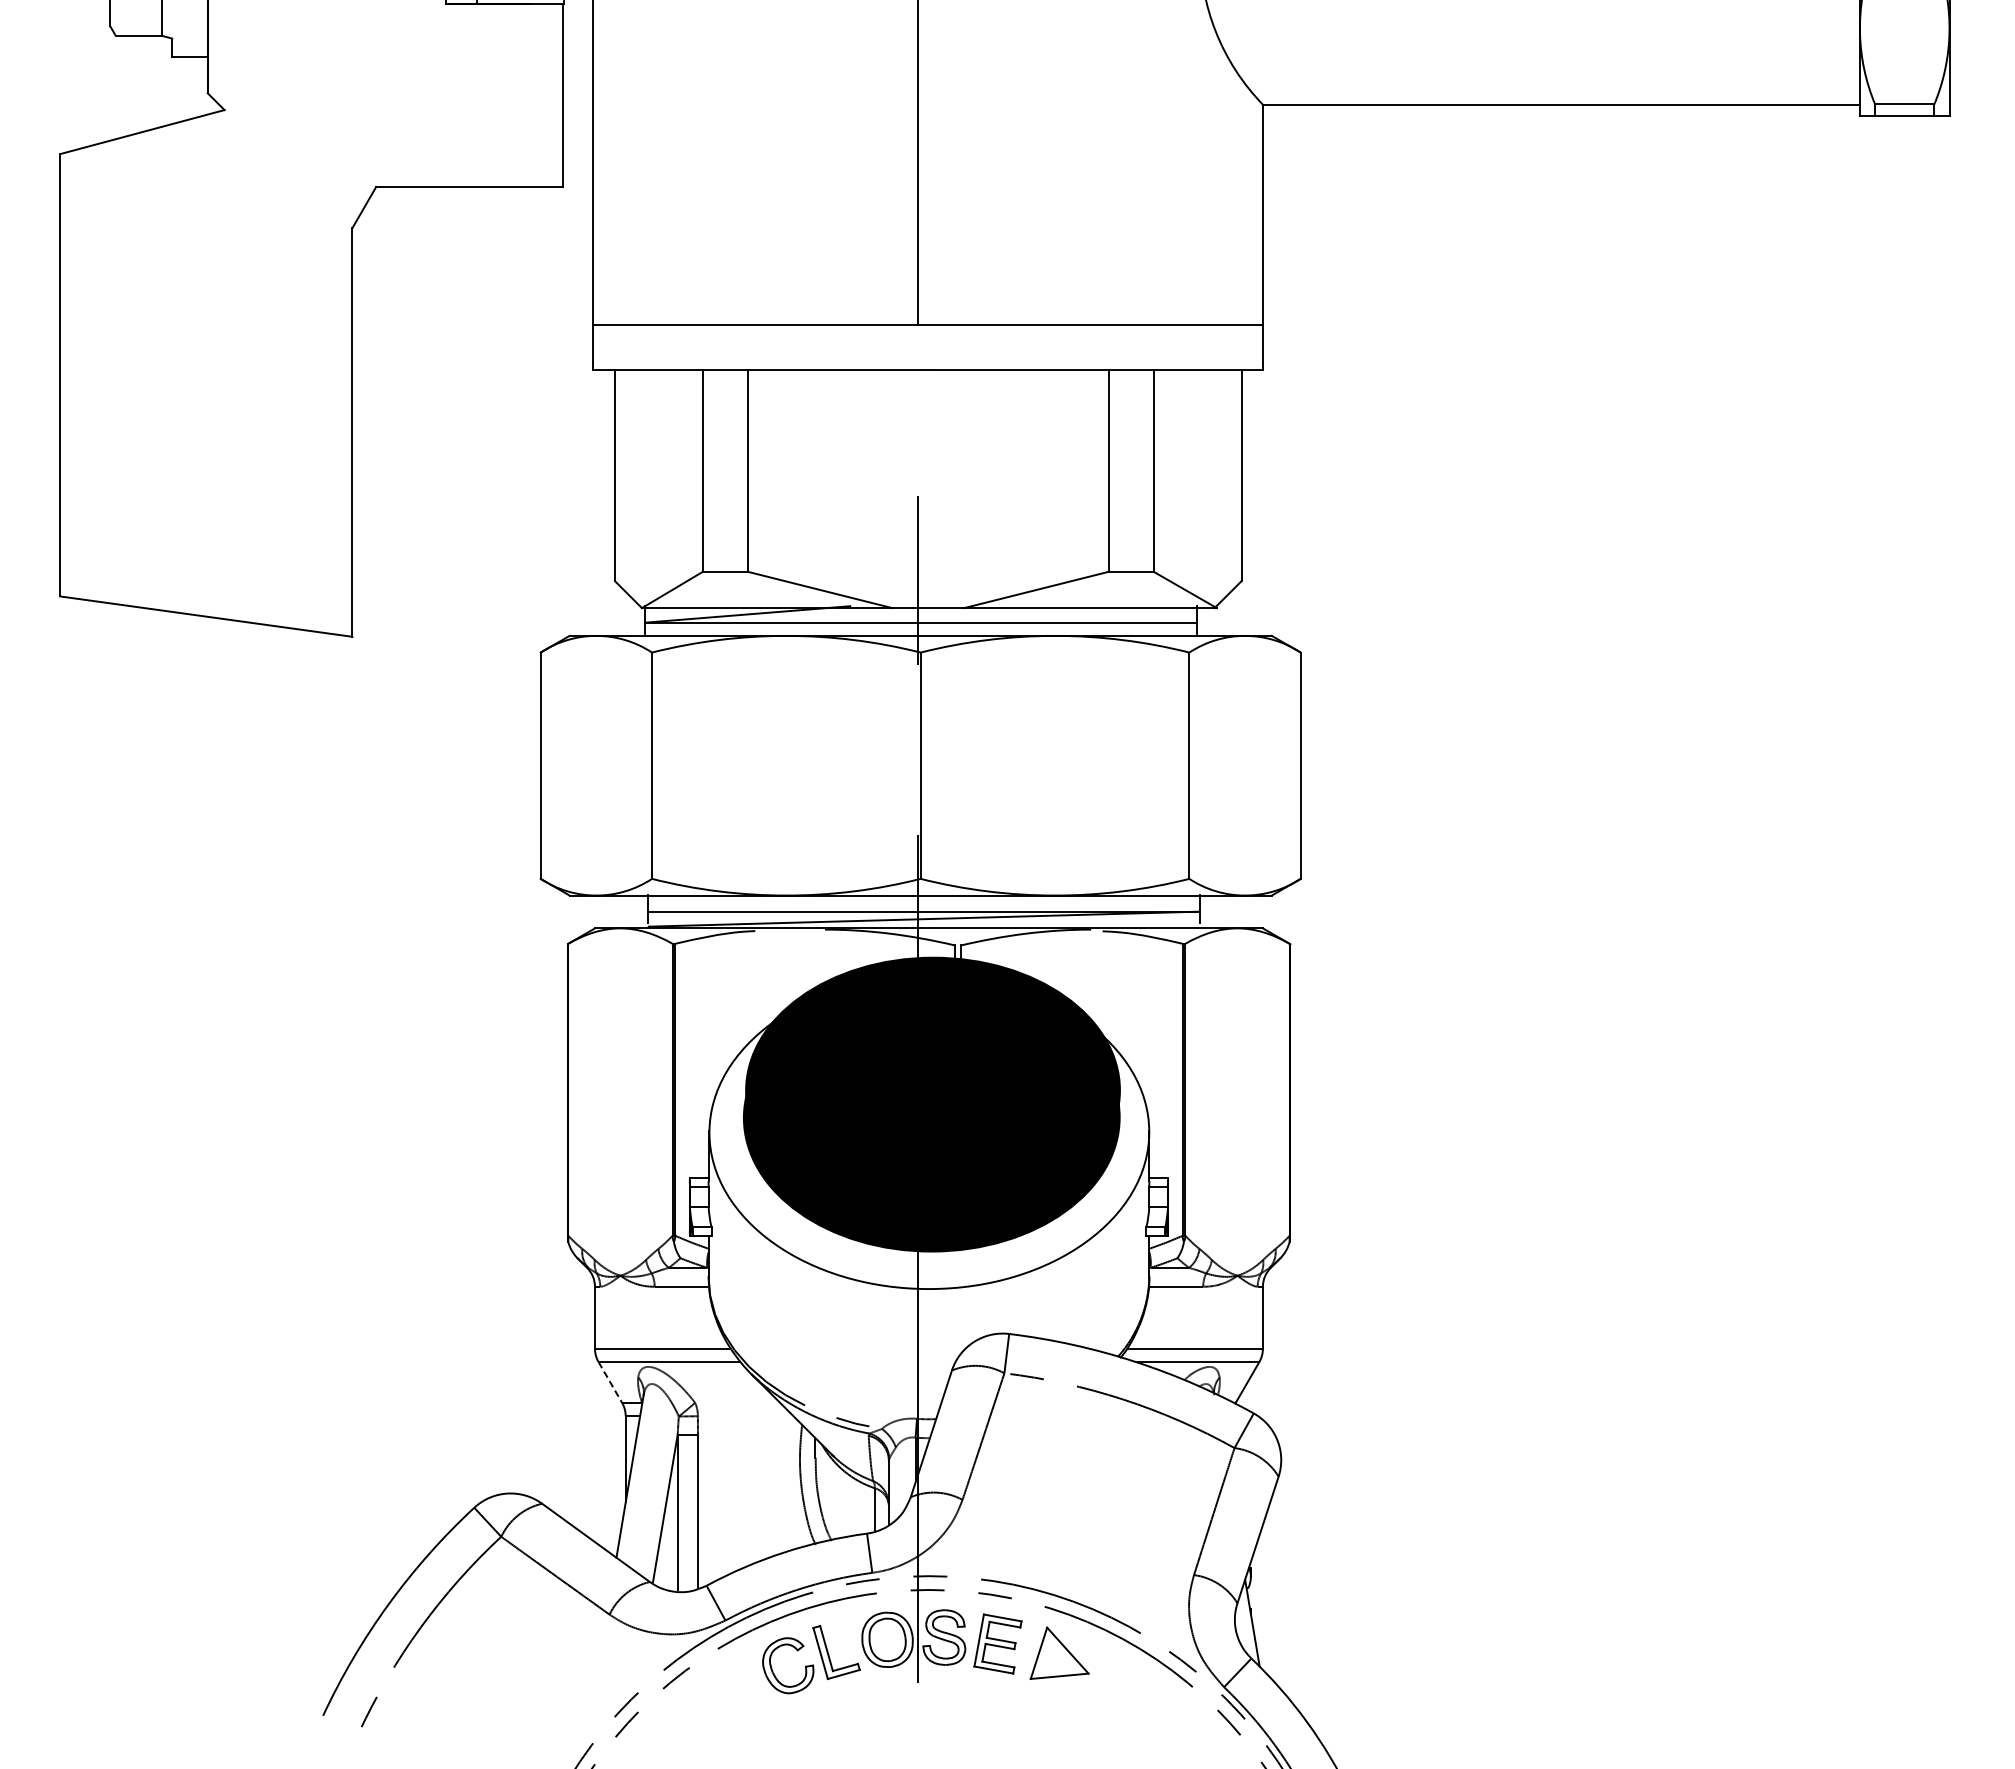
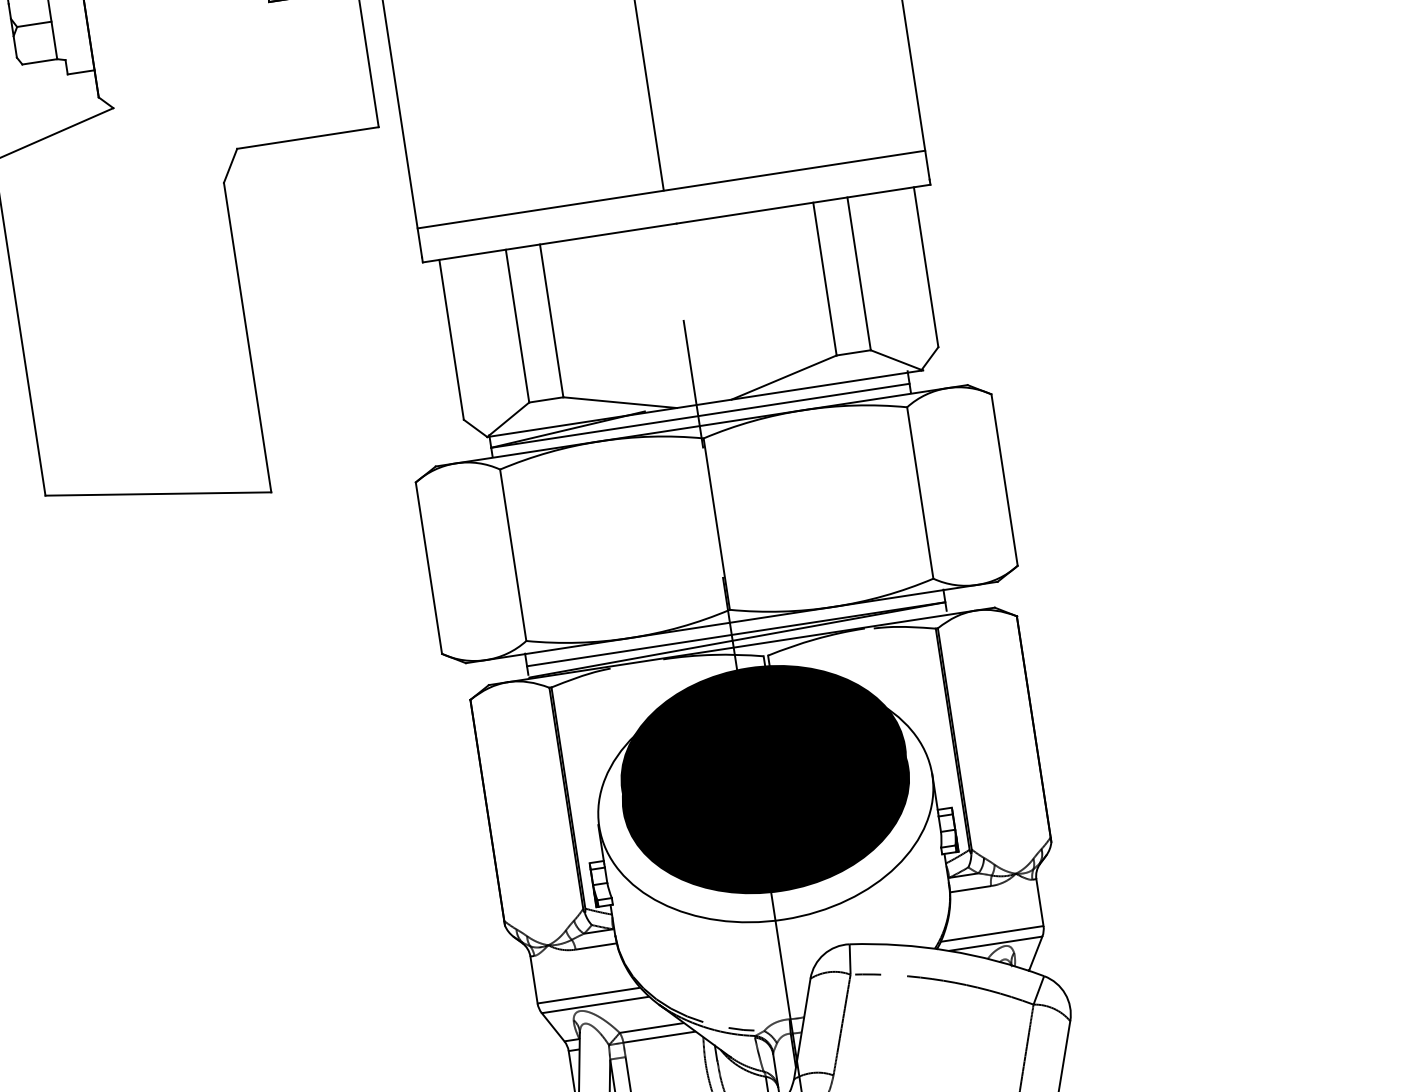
line: (610, 1382) -> (553, 1027), dashed -> solid
line: (737, 1402) -> (651, 1027), added
line: (745, 1416) -> (659, 1037), added

